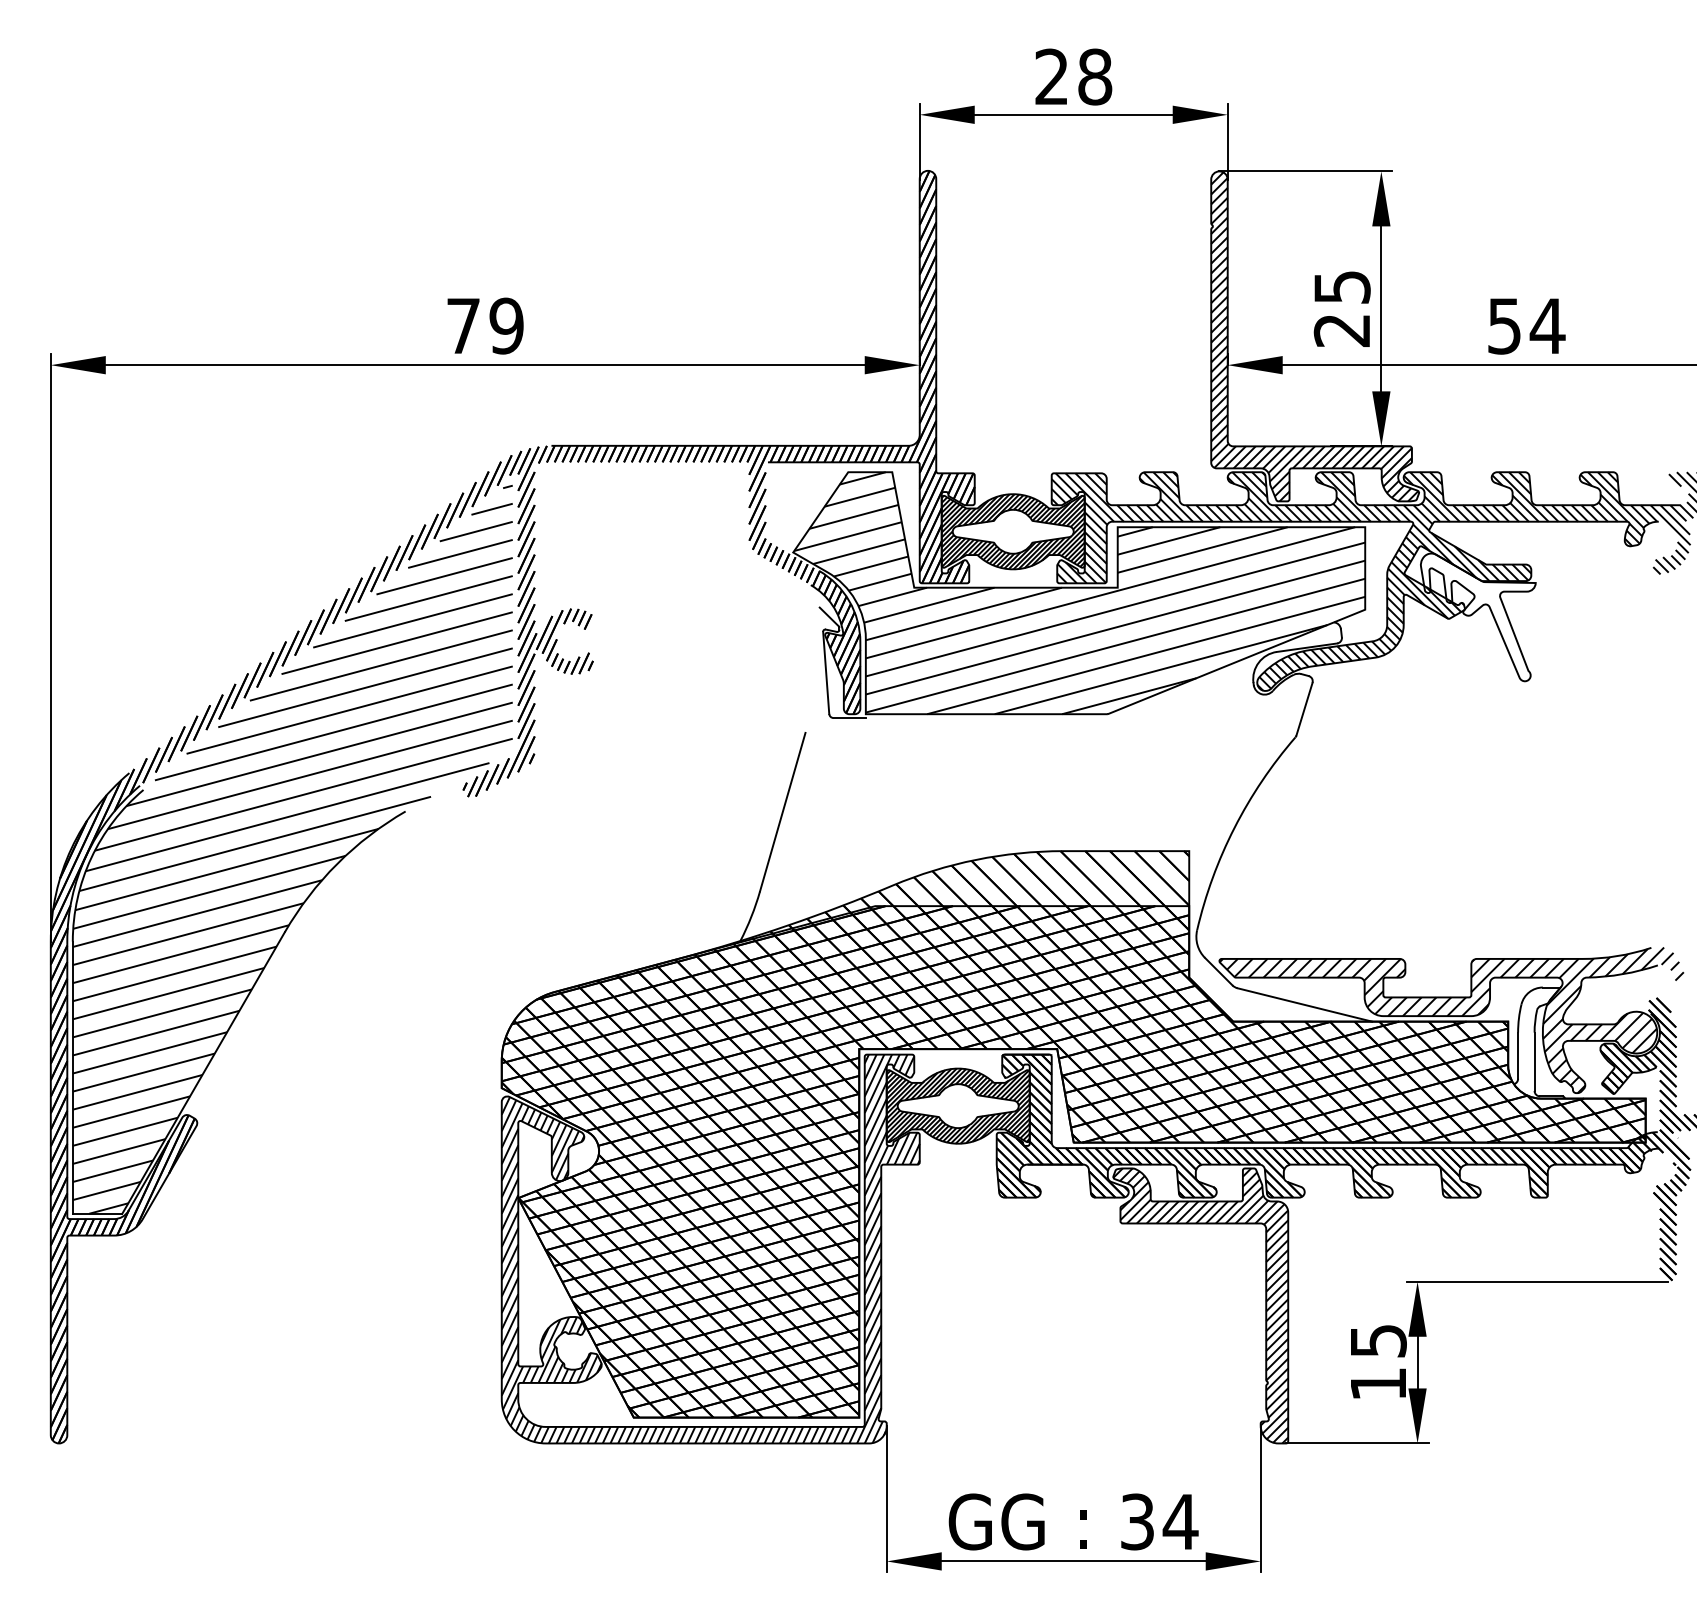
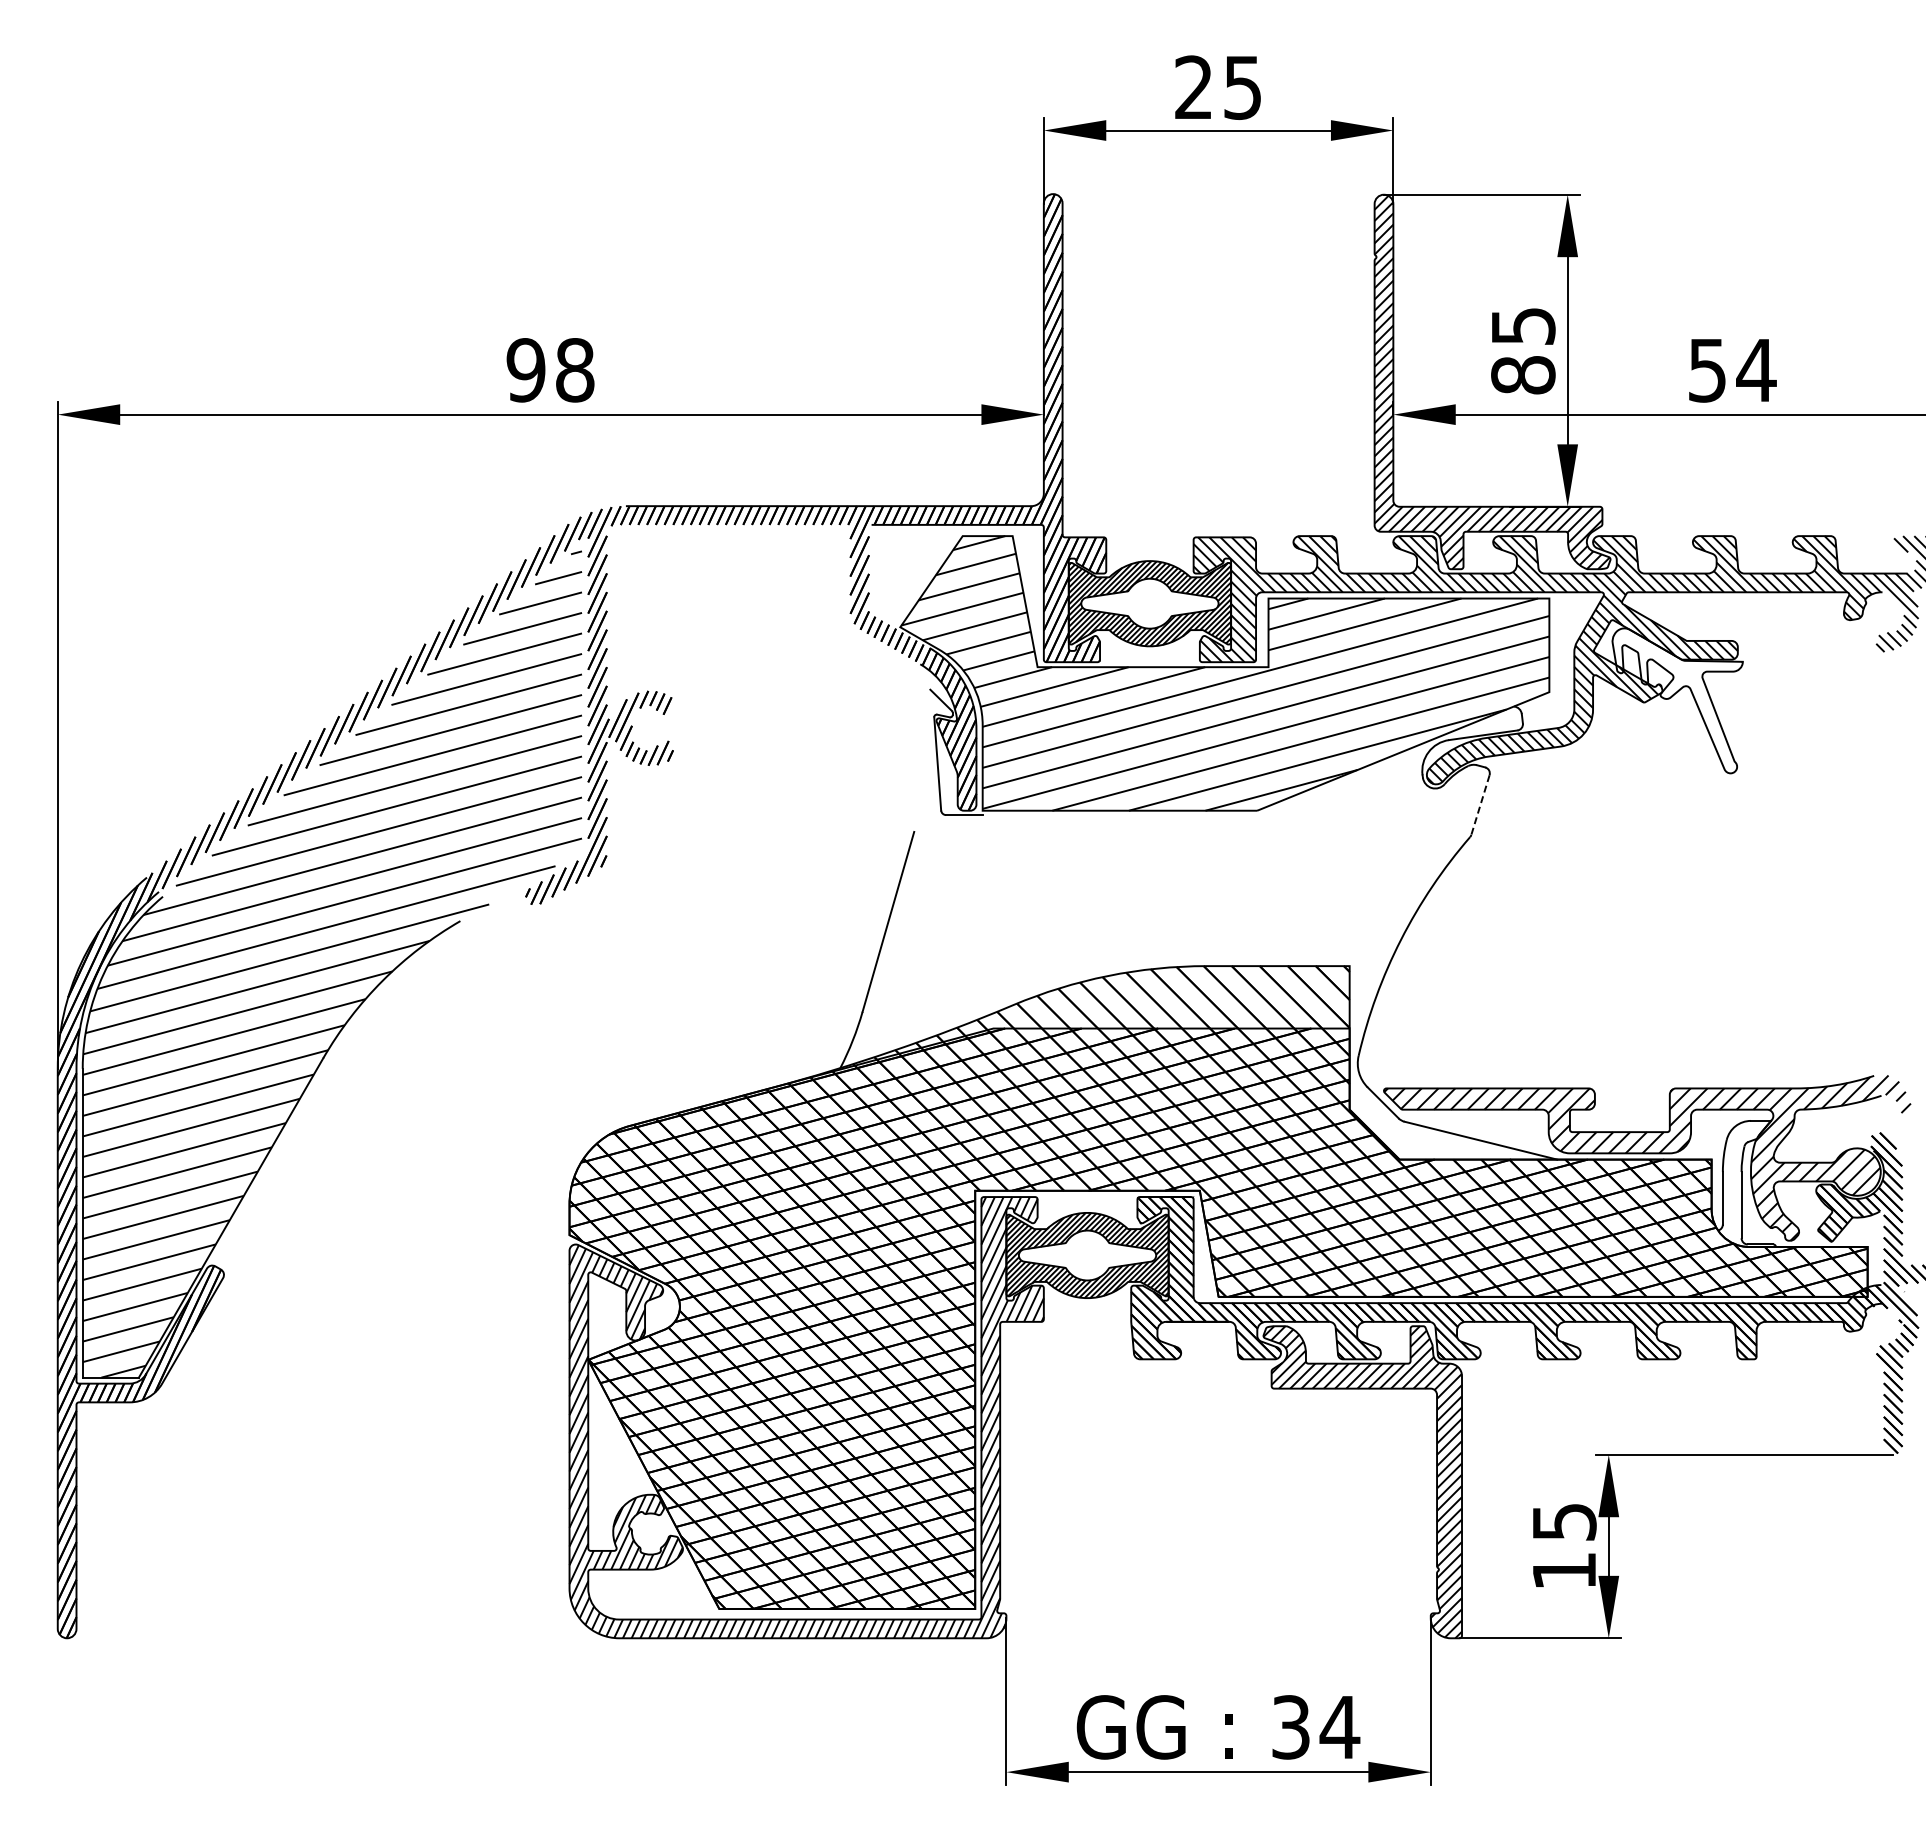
text: (1094, 76) -> (1242, 87), 28 -> 25
text: (485, 326) -> (550, 370), 79 -> 98
text: (1342, 330) -> (1523, 375), 25 -> 85
line: (1304, 709) -> (1480, 805), solid -> dashed

